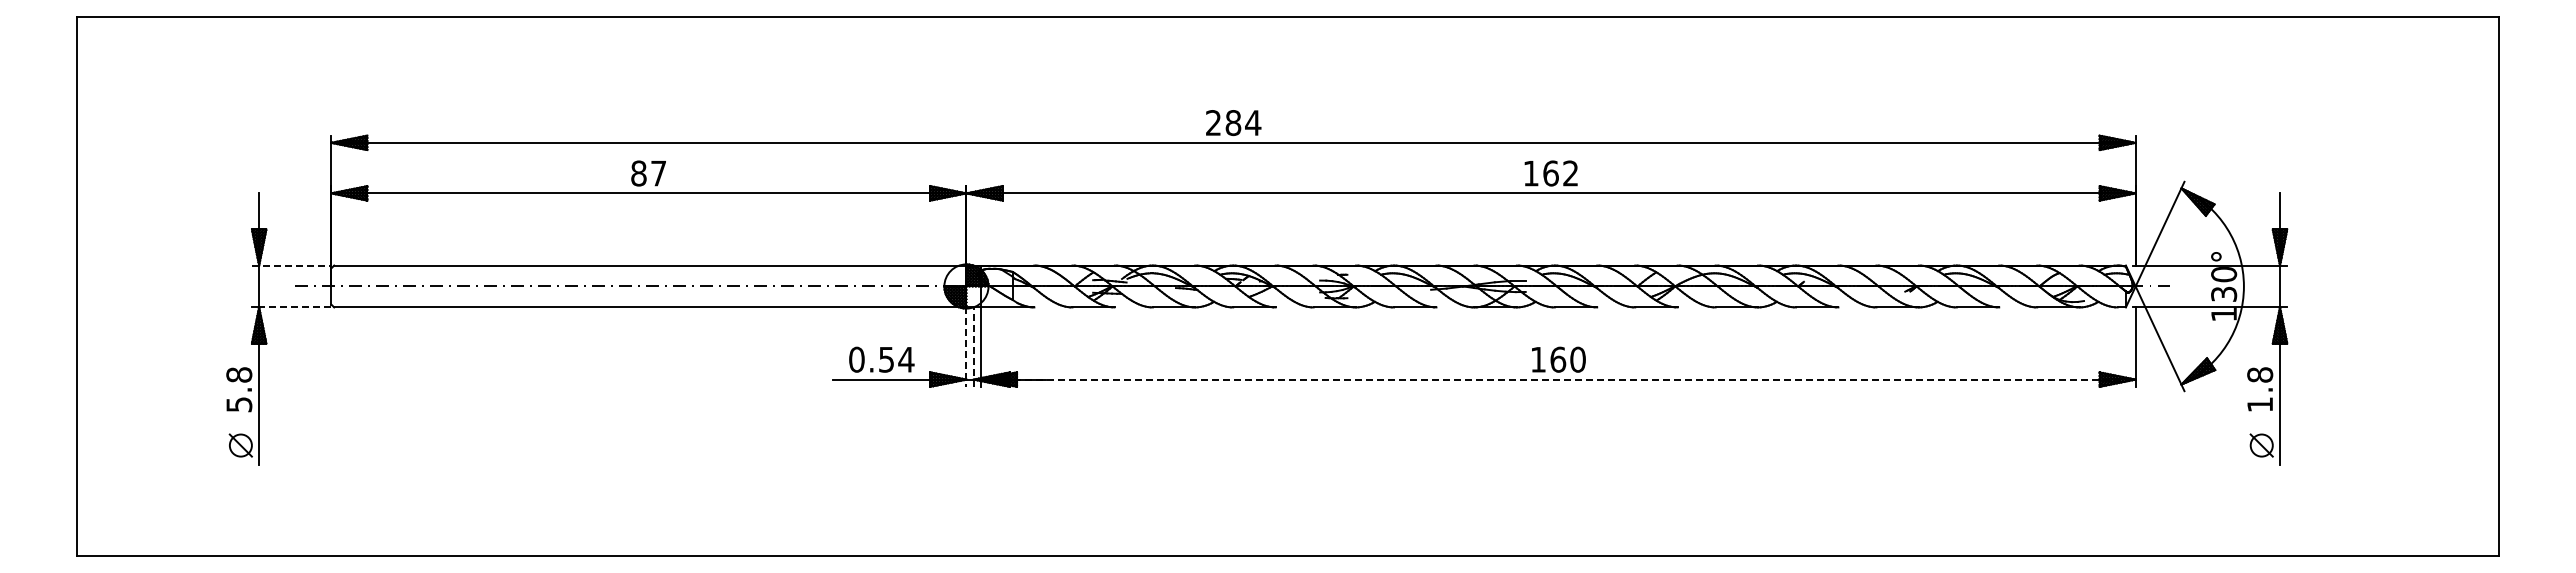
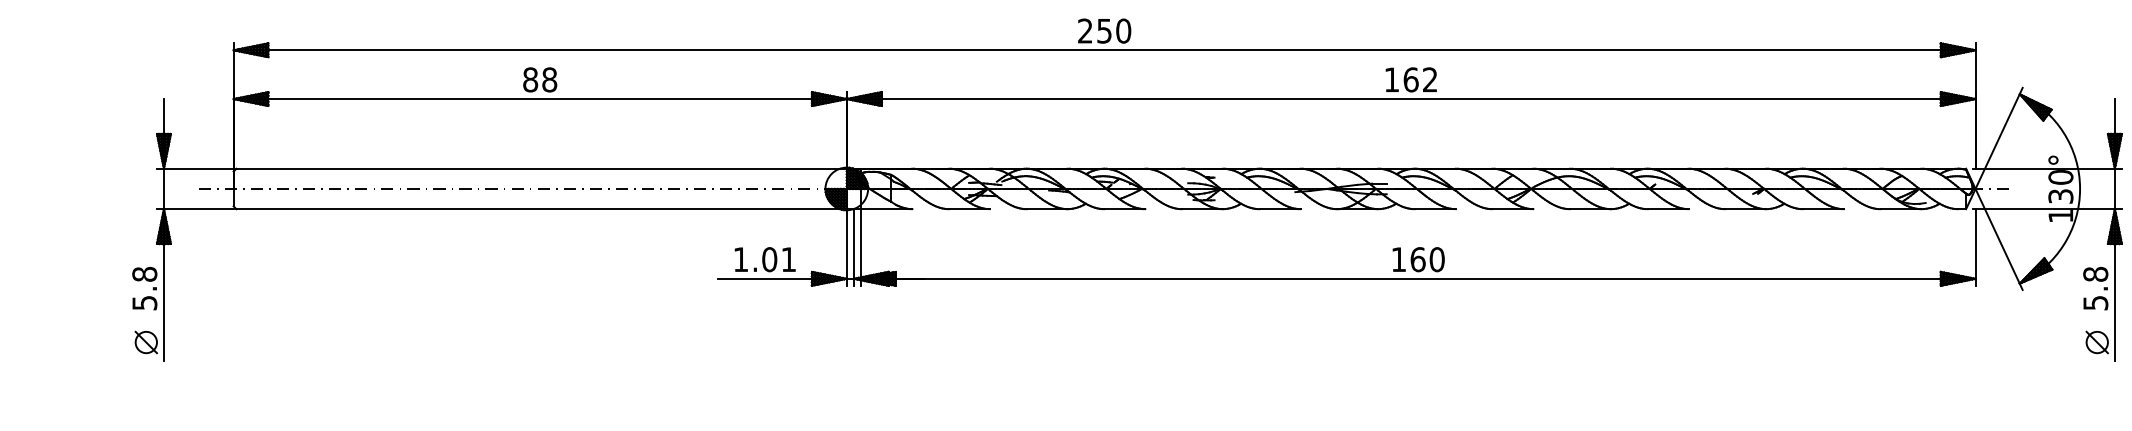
text: (1243, 123) -> (1114, 31), 284 -> 250
text: (658, 173) -> (549, 79), 87 -> 88
line: (291, 265) -> (195, 168), dashed -> solid
line: (294, 307) -> (198, 209), dashed -> solid
line: (966, 347) -> (846, 247), dashed -> solid
line: (973, 347) -> (853, 247), dashed -> solid
text: (881, 359) -> (764, 259), 0.54 -> 1.01
line: (1558, 379) -> (1418, 278), dashed -> solid
text: (2260, 404) -> (2096, 302), 1.8 -> 5.8

